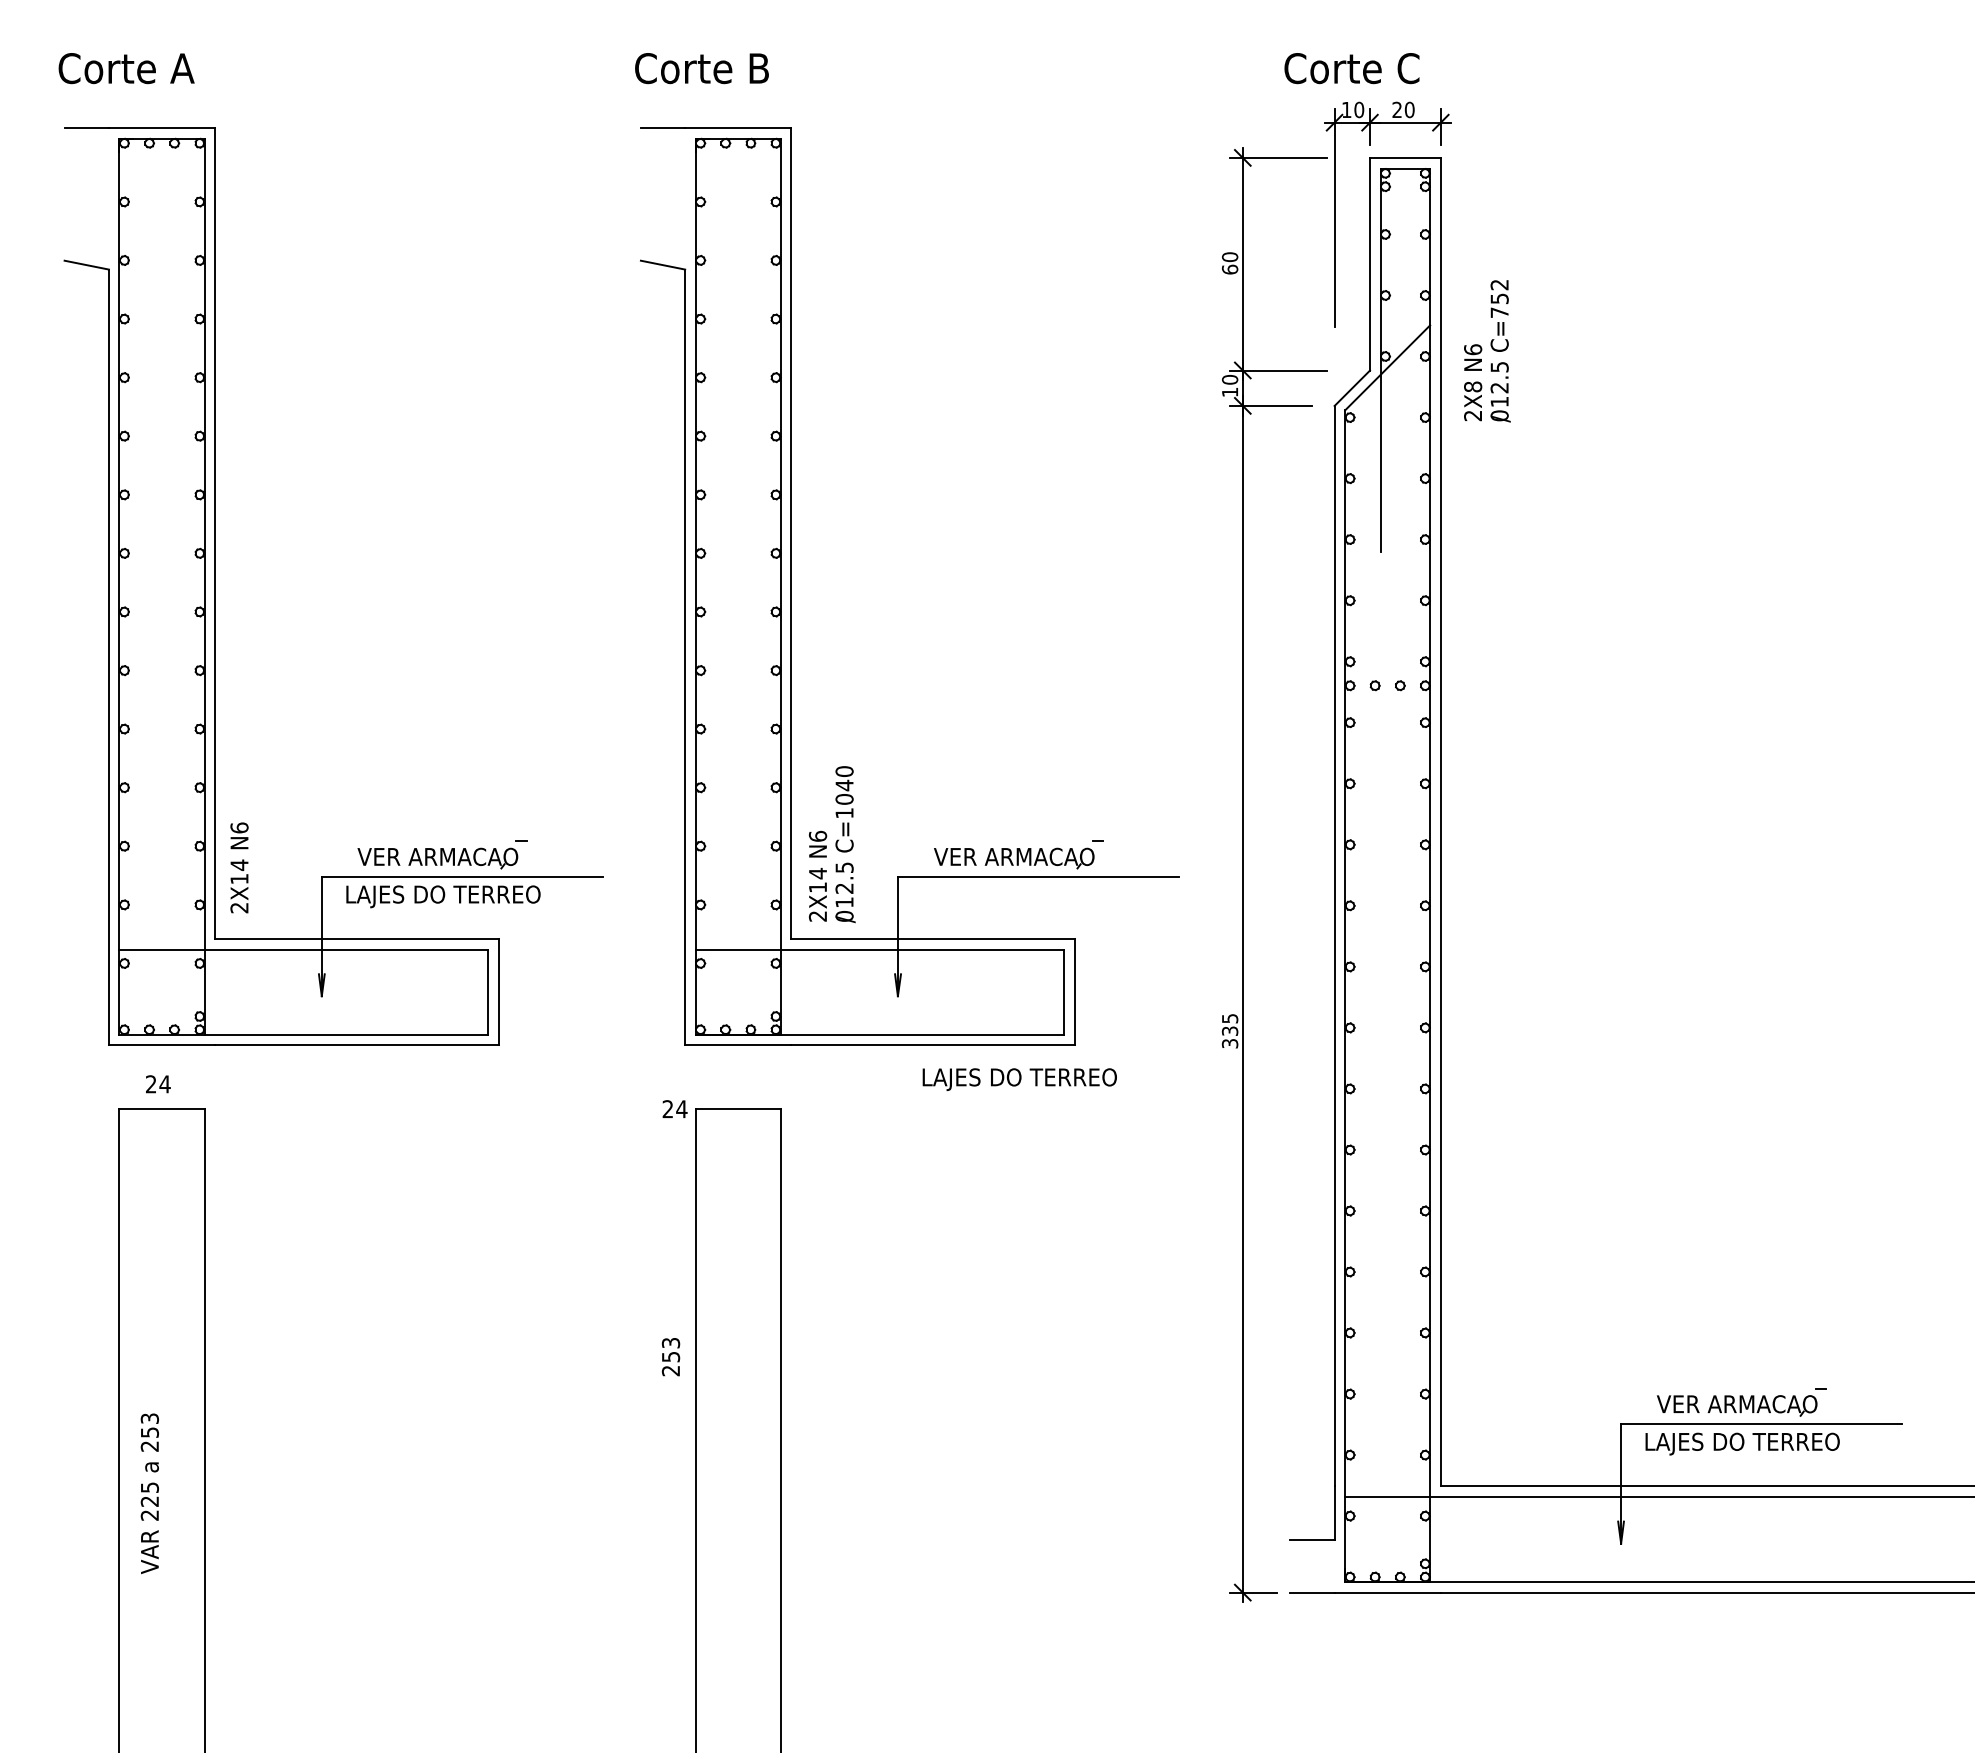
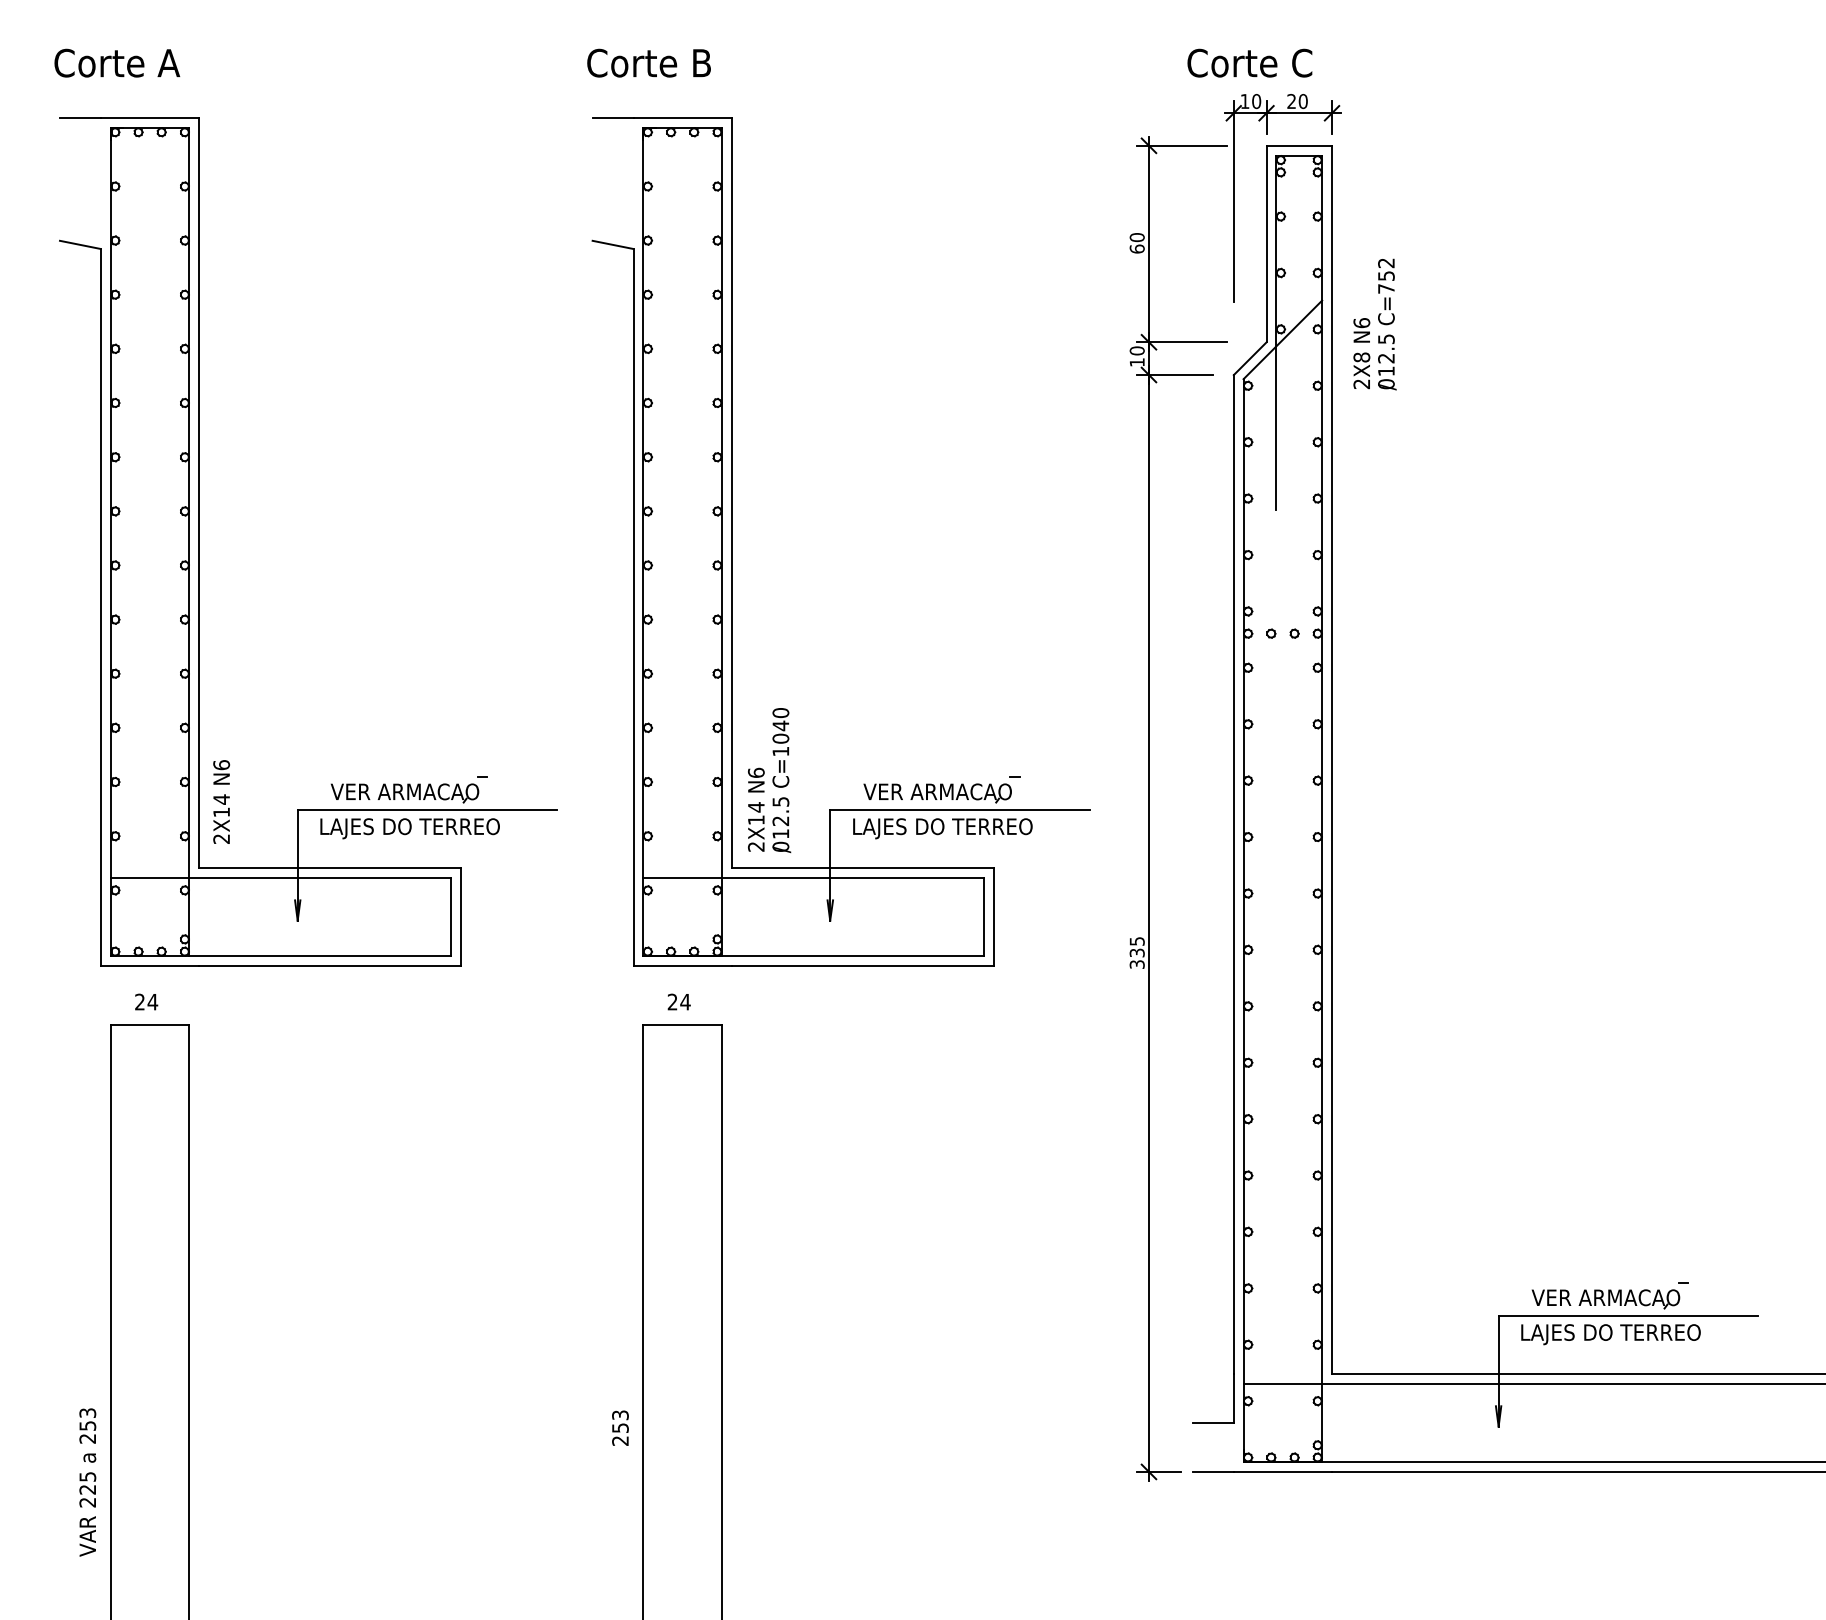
text: (1019, 1079) -> (942, 828), moved
text: (674, 1108) -> (678, 1001), moved
text: (671, 1356) -> (620, 1427), moved
text: (149, 1493) -> (87, 1482), moved

